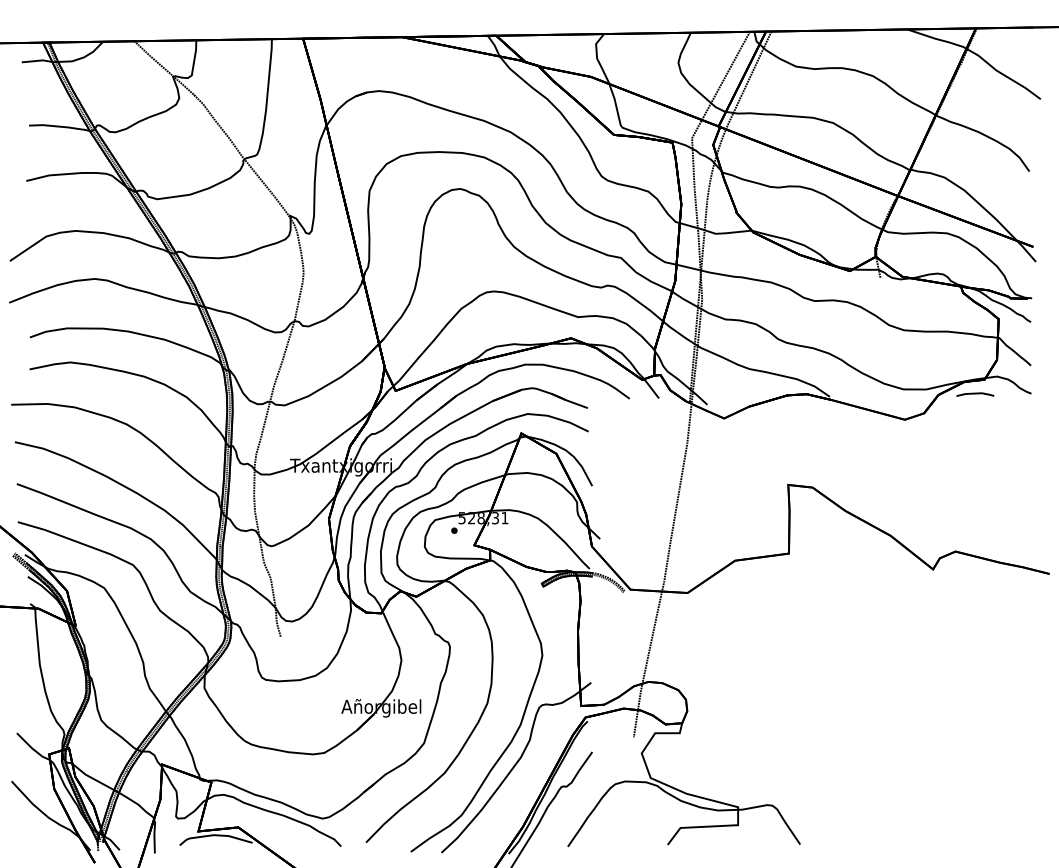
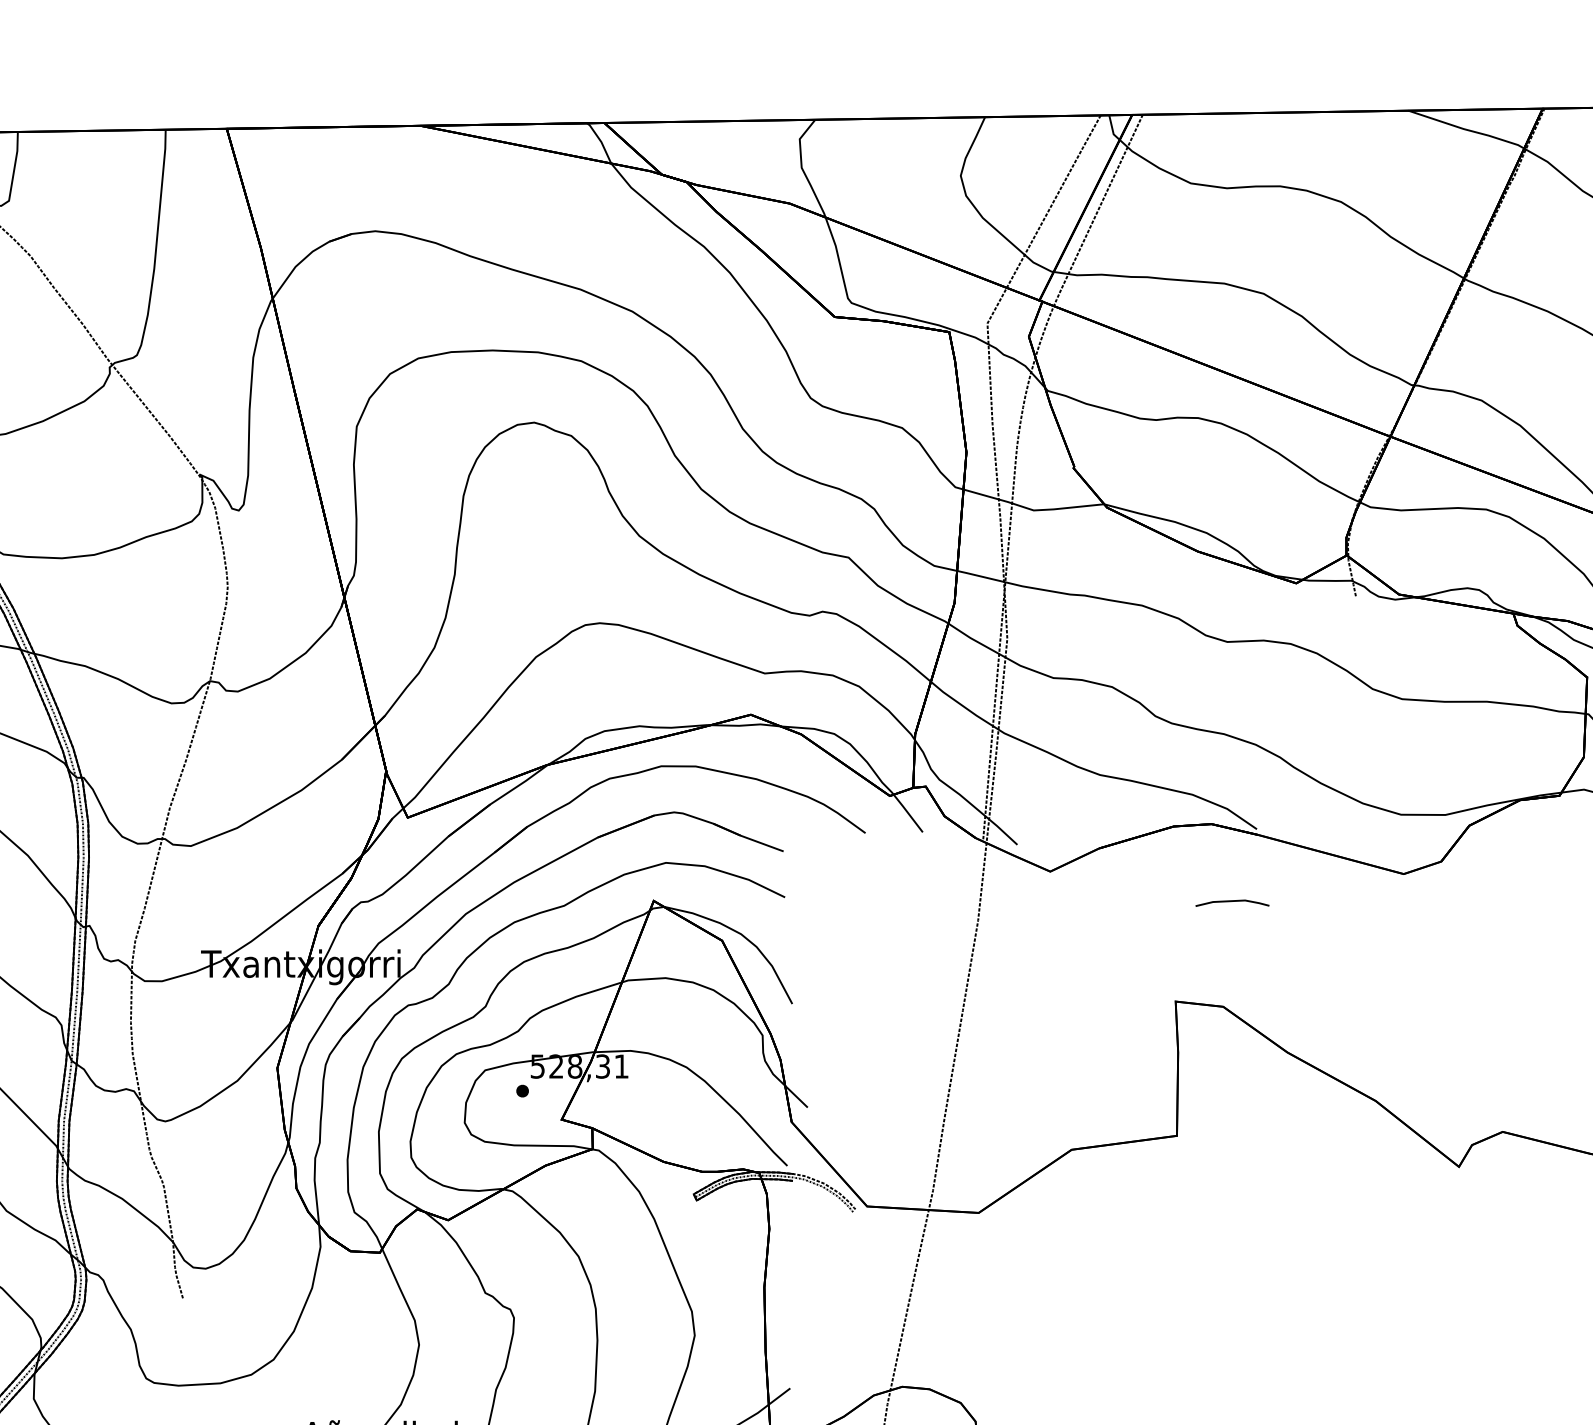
line: (975, 394) -> (1232, 902), moved

